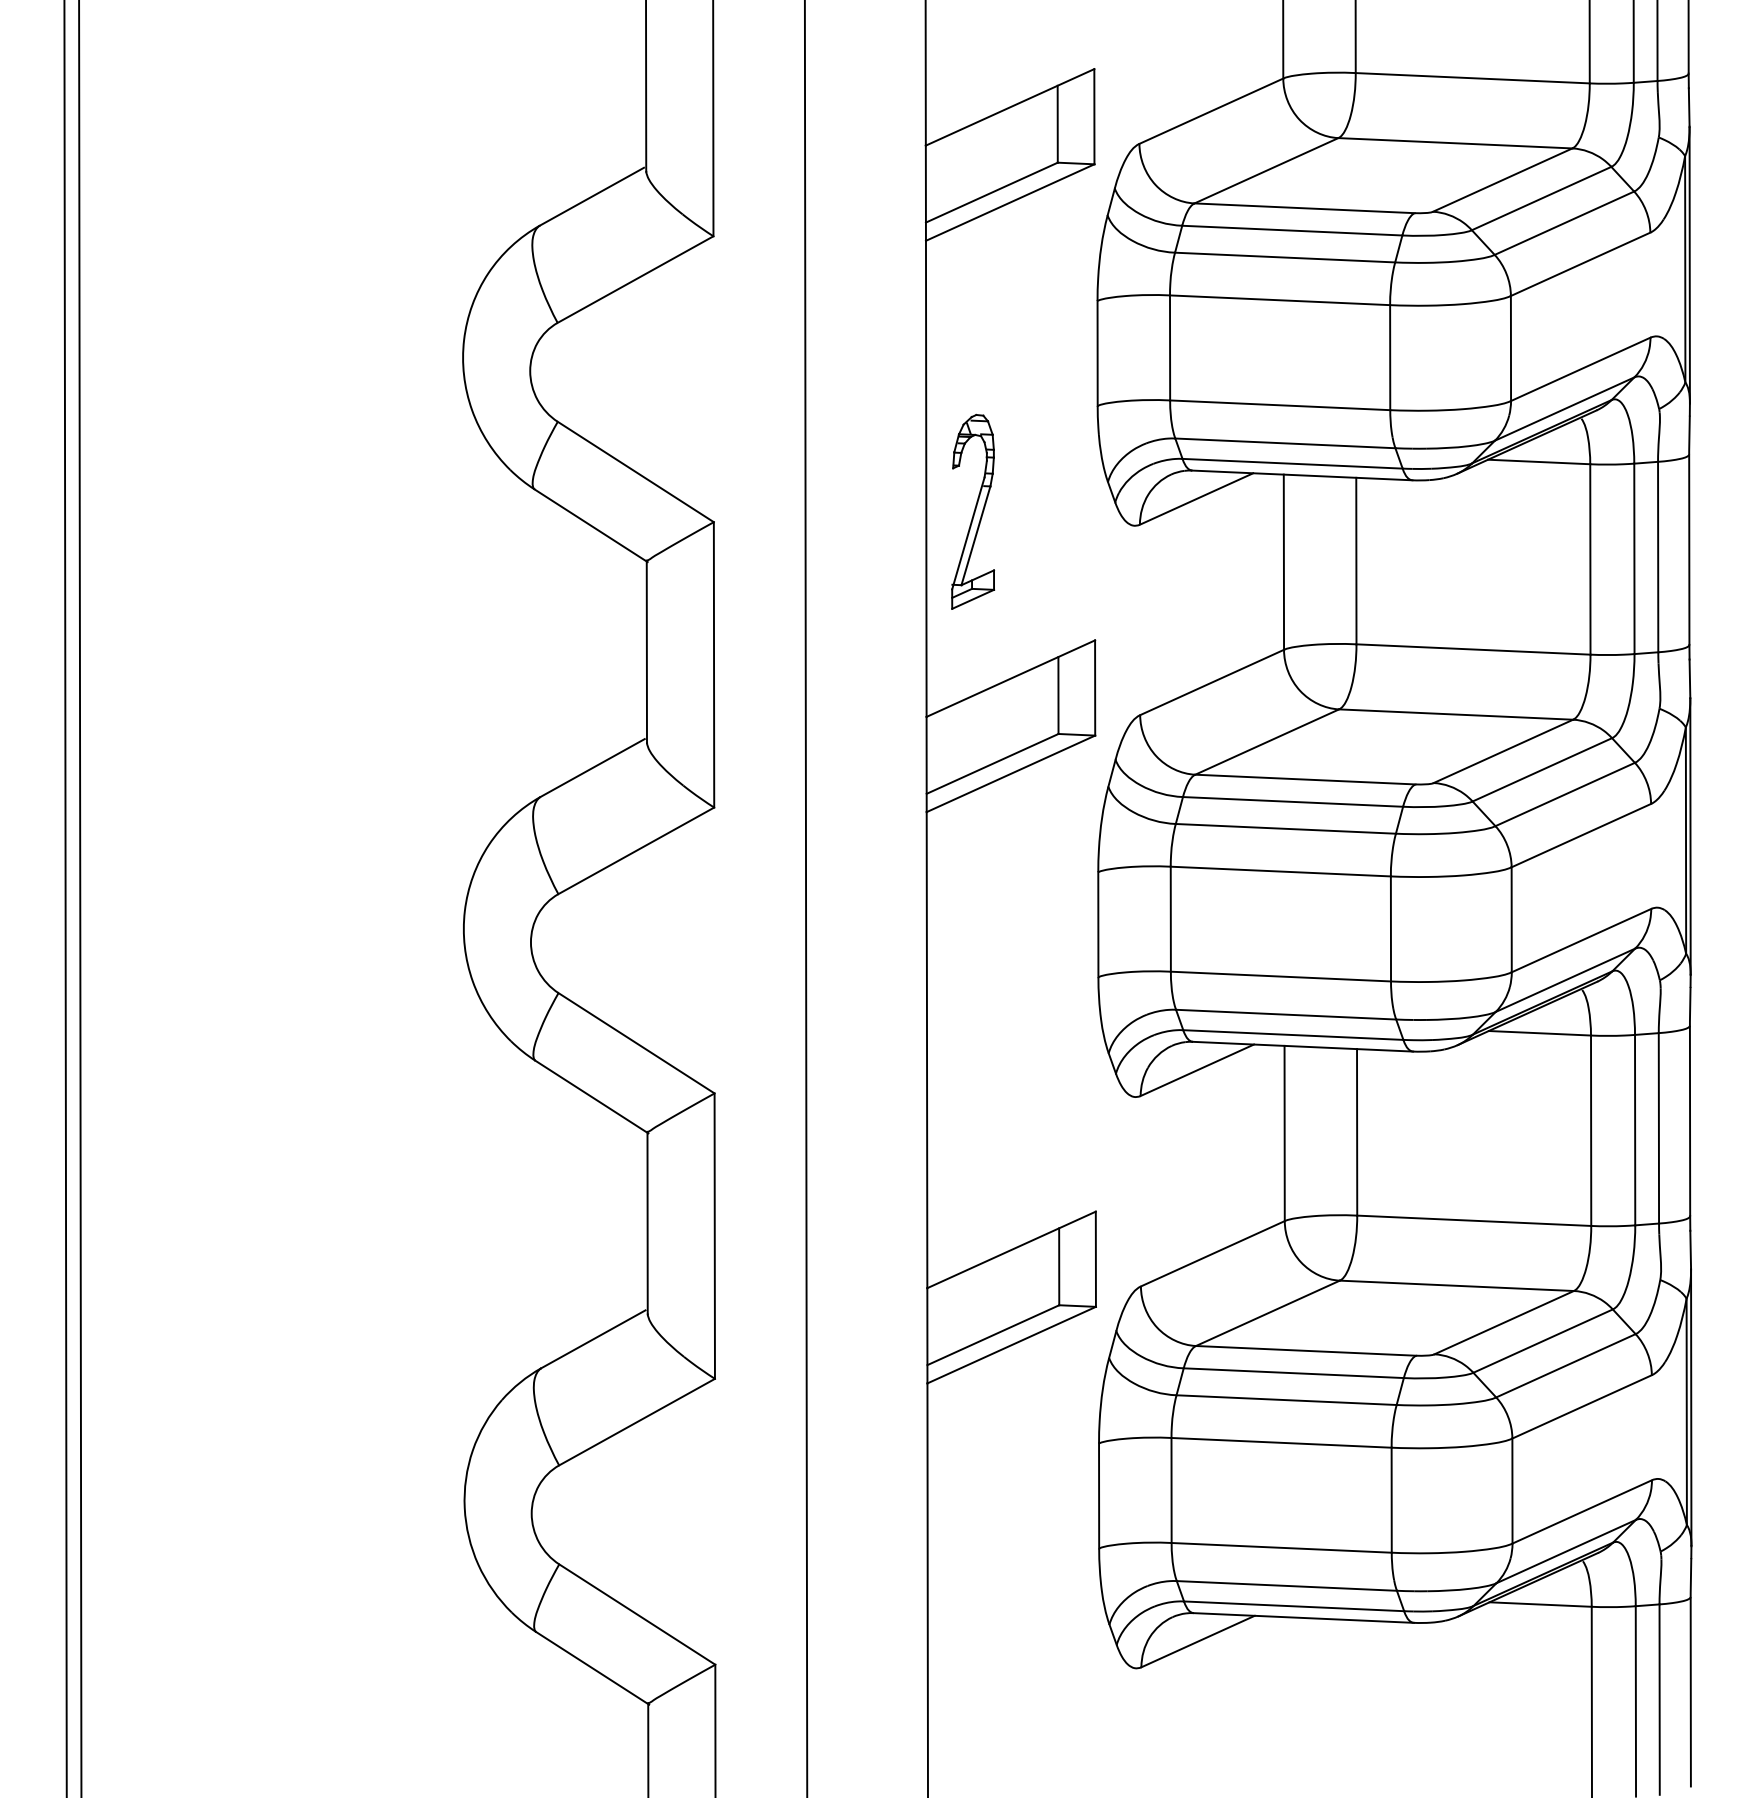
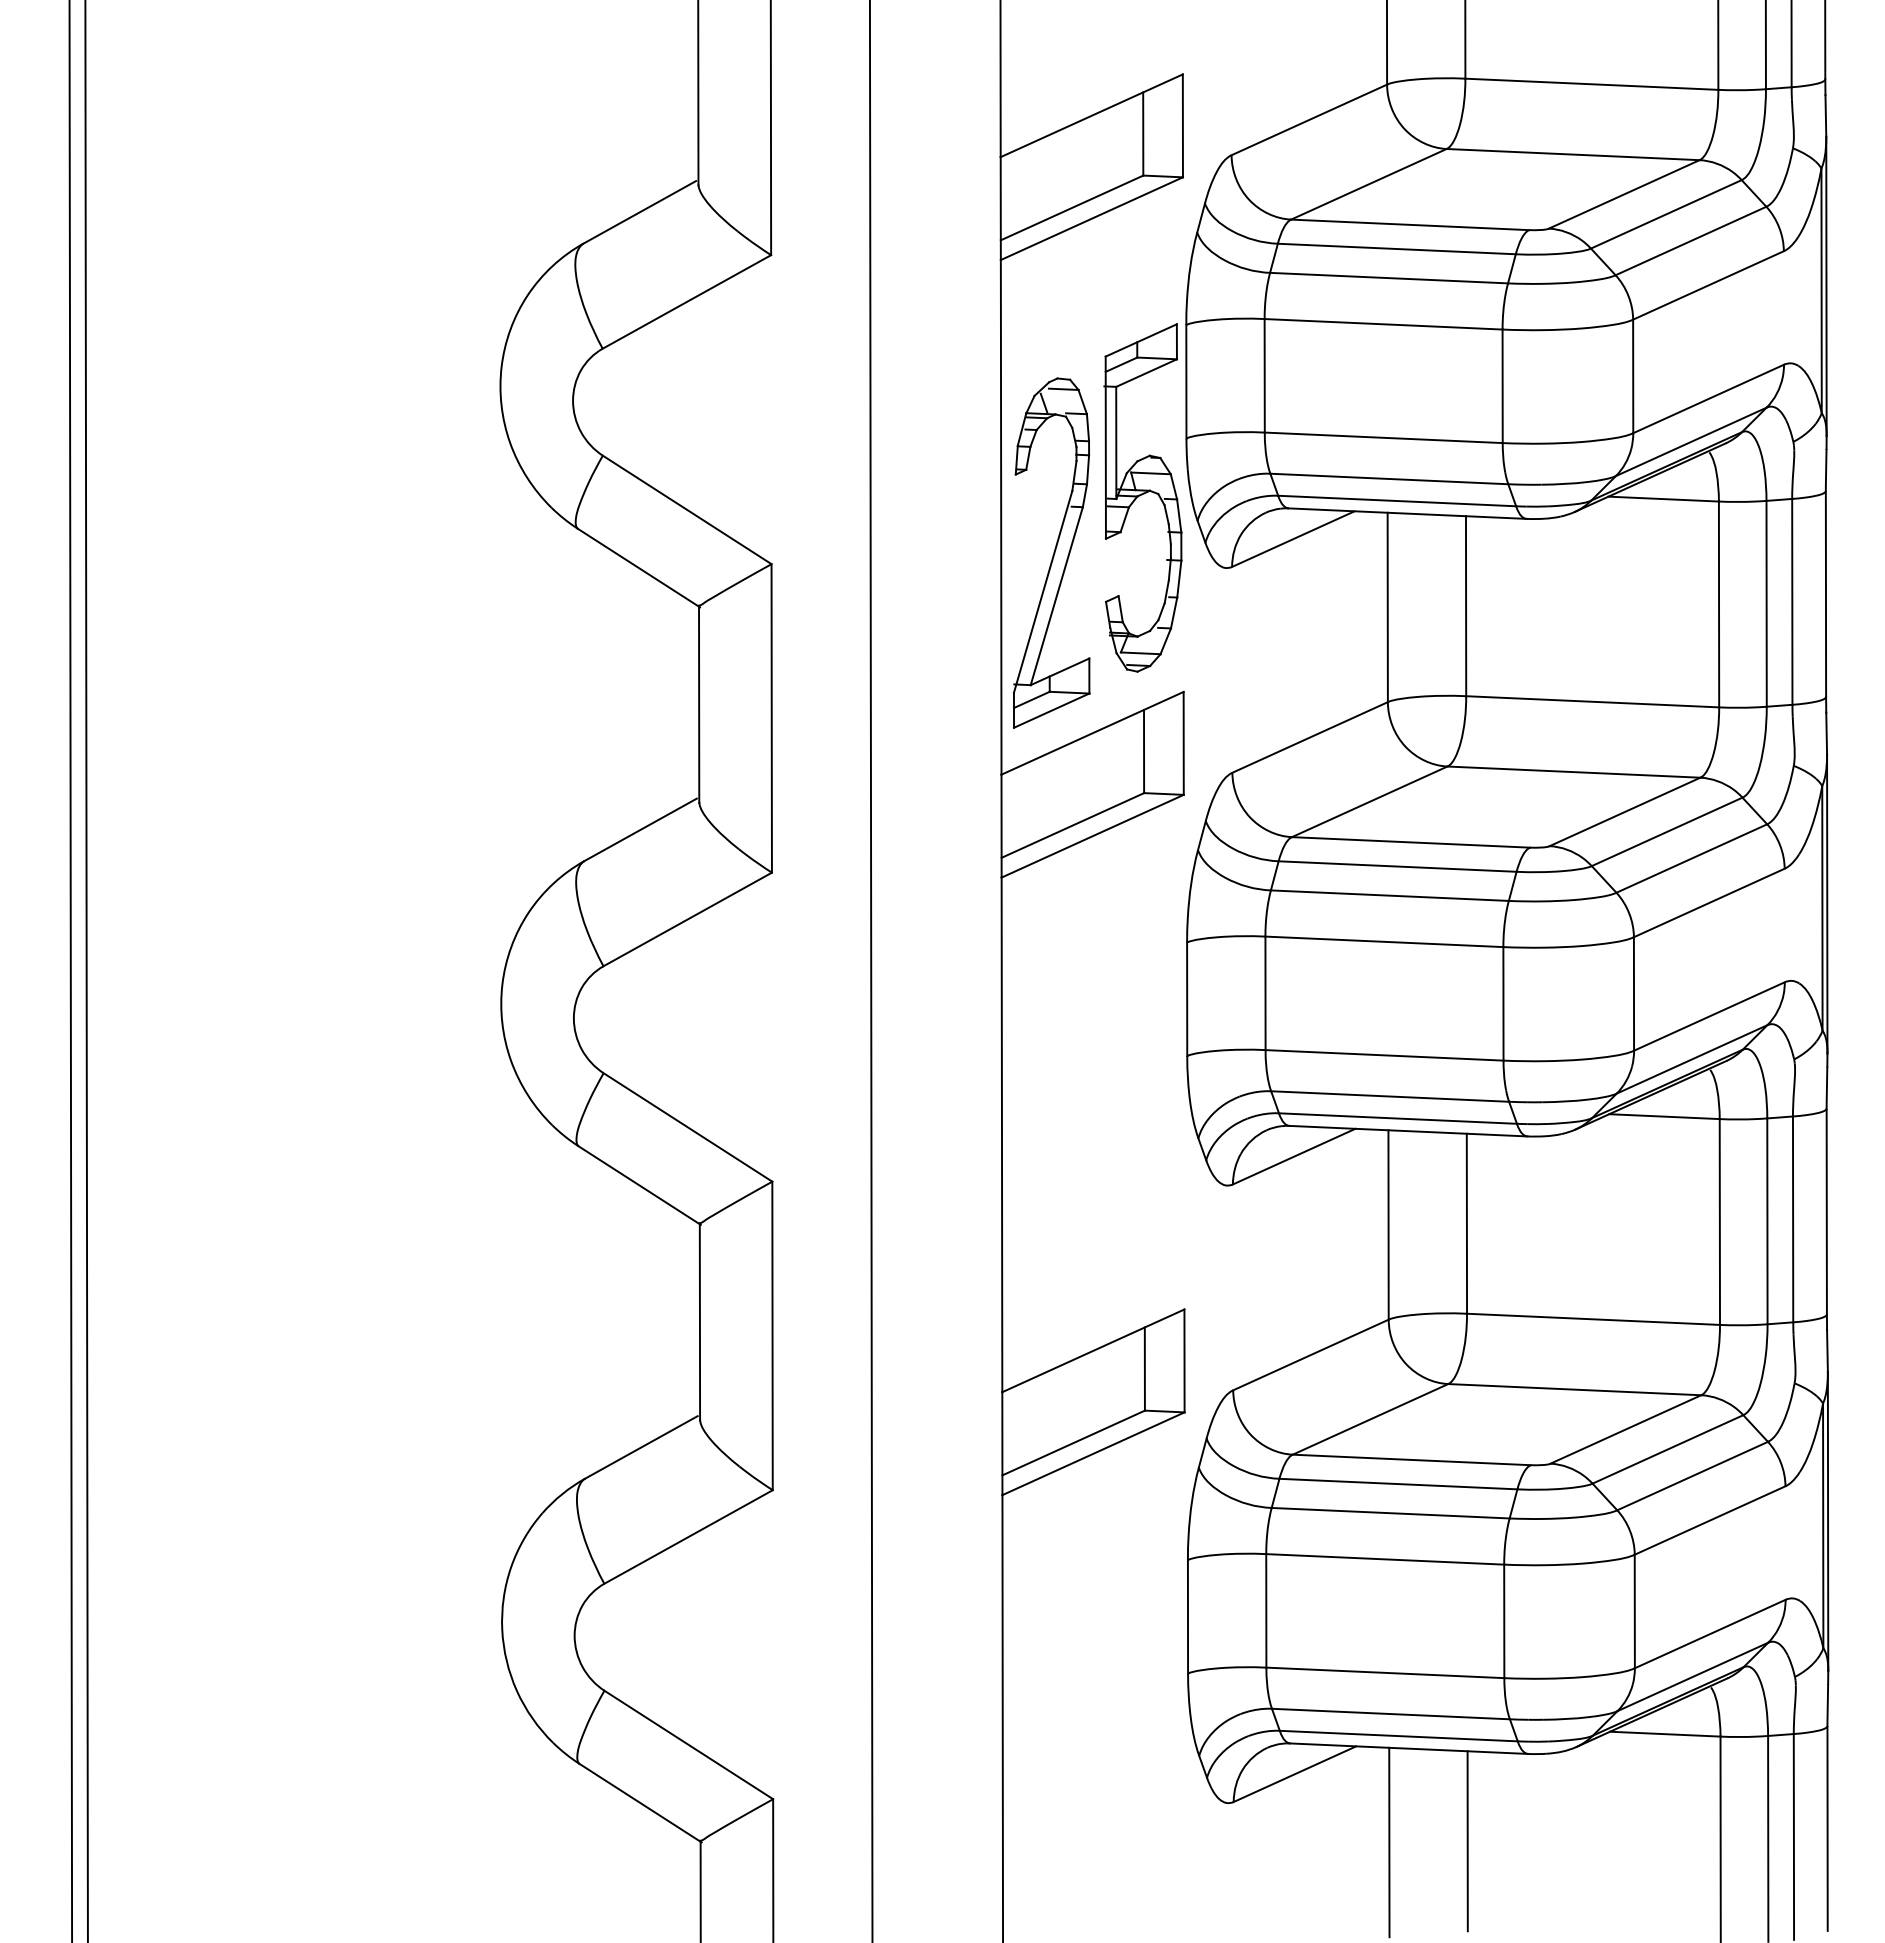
part: (1057, 460) -> (1142, 497), added
part: (972, 511) -> (1051, 552), size x1.67
line: (1357, 1703) -> (1467, 1841), added
line: (1285, 1704) -> (1389, 1842), added

